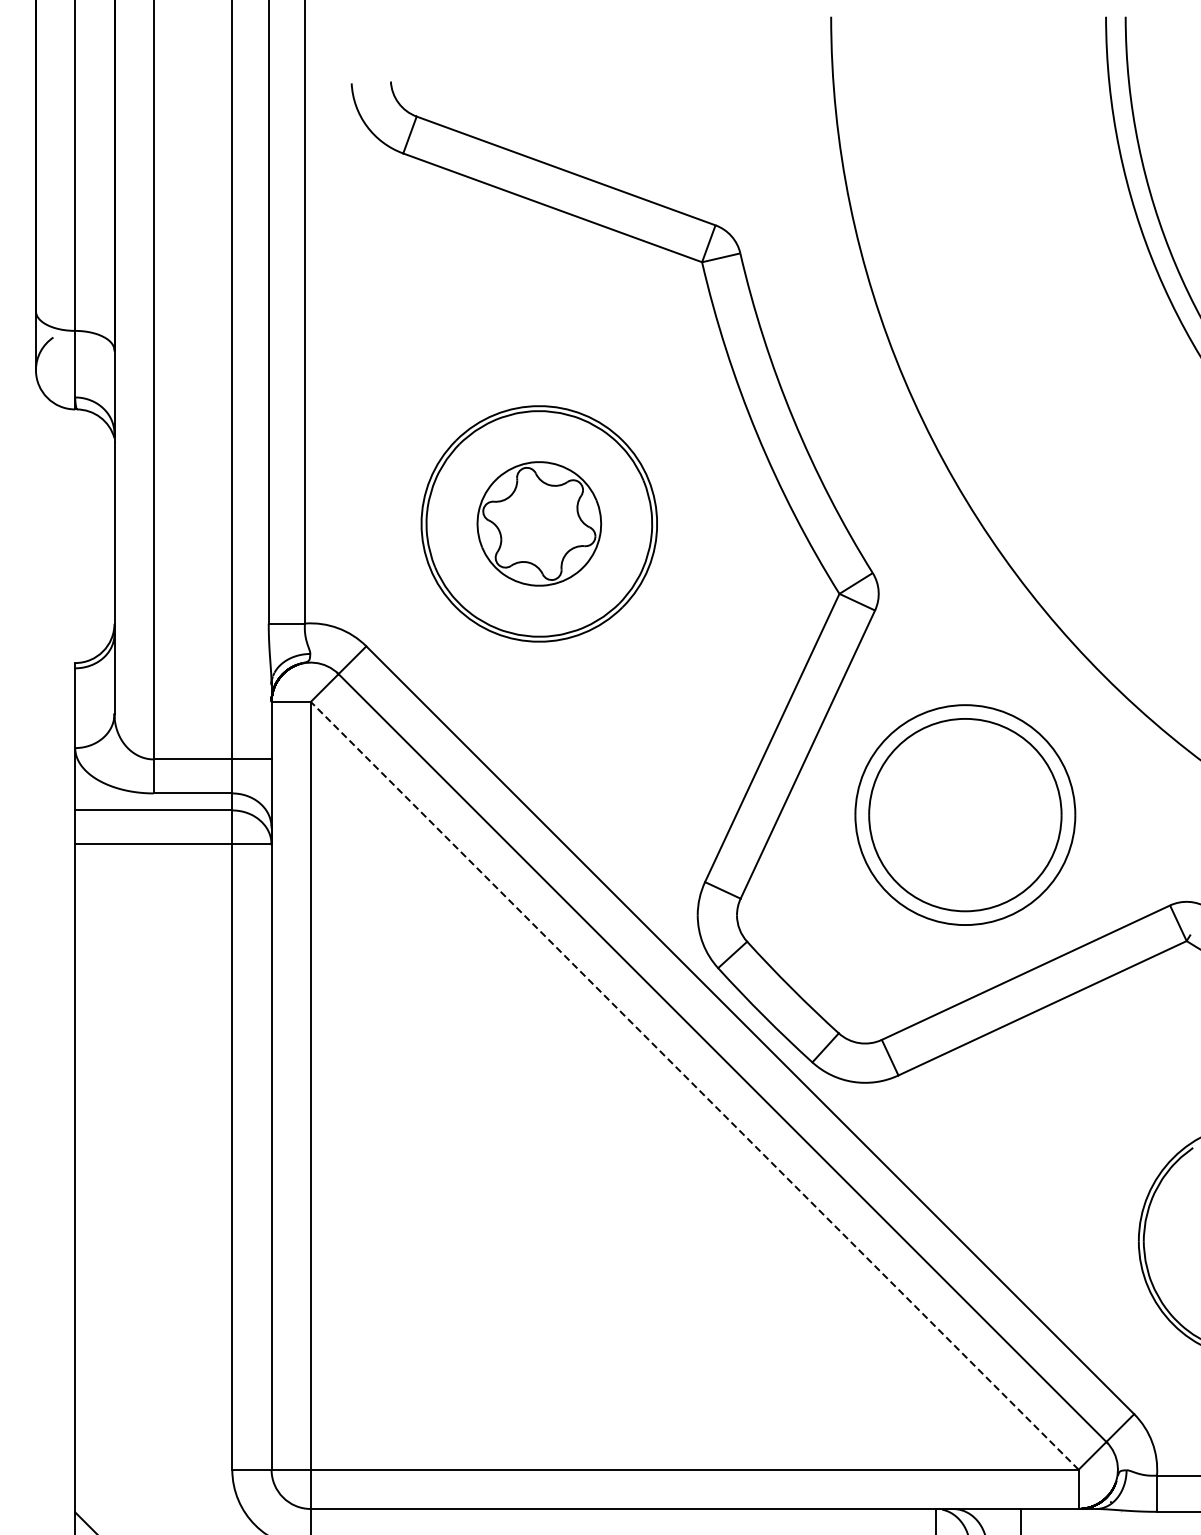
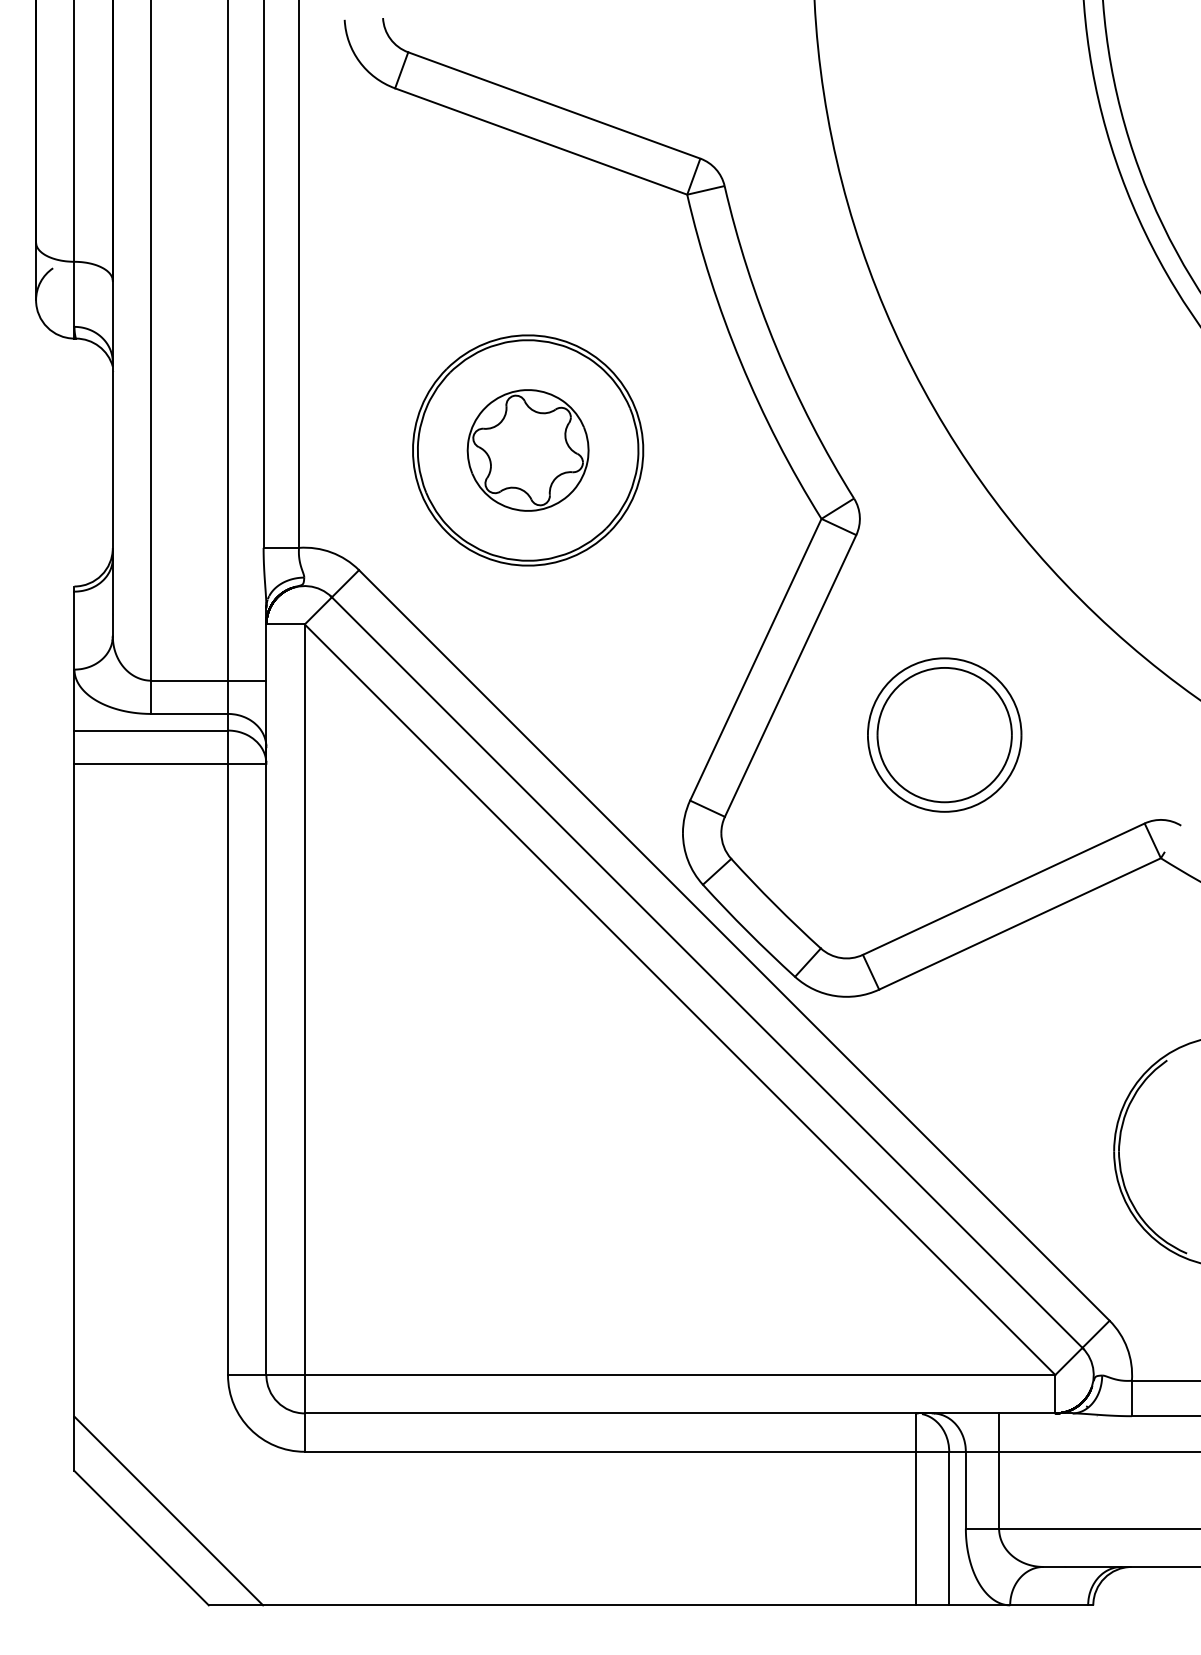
part: (965, 814) -> (944, 734), size x0.71
line: (695, 1085) -> (680, 999), dashed -> solid

